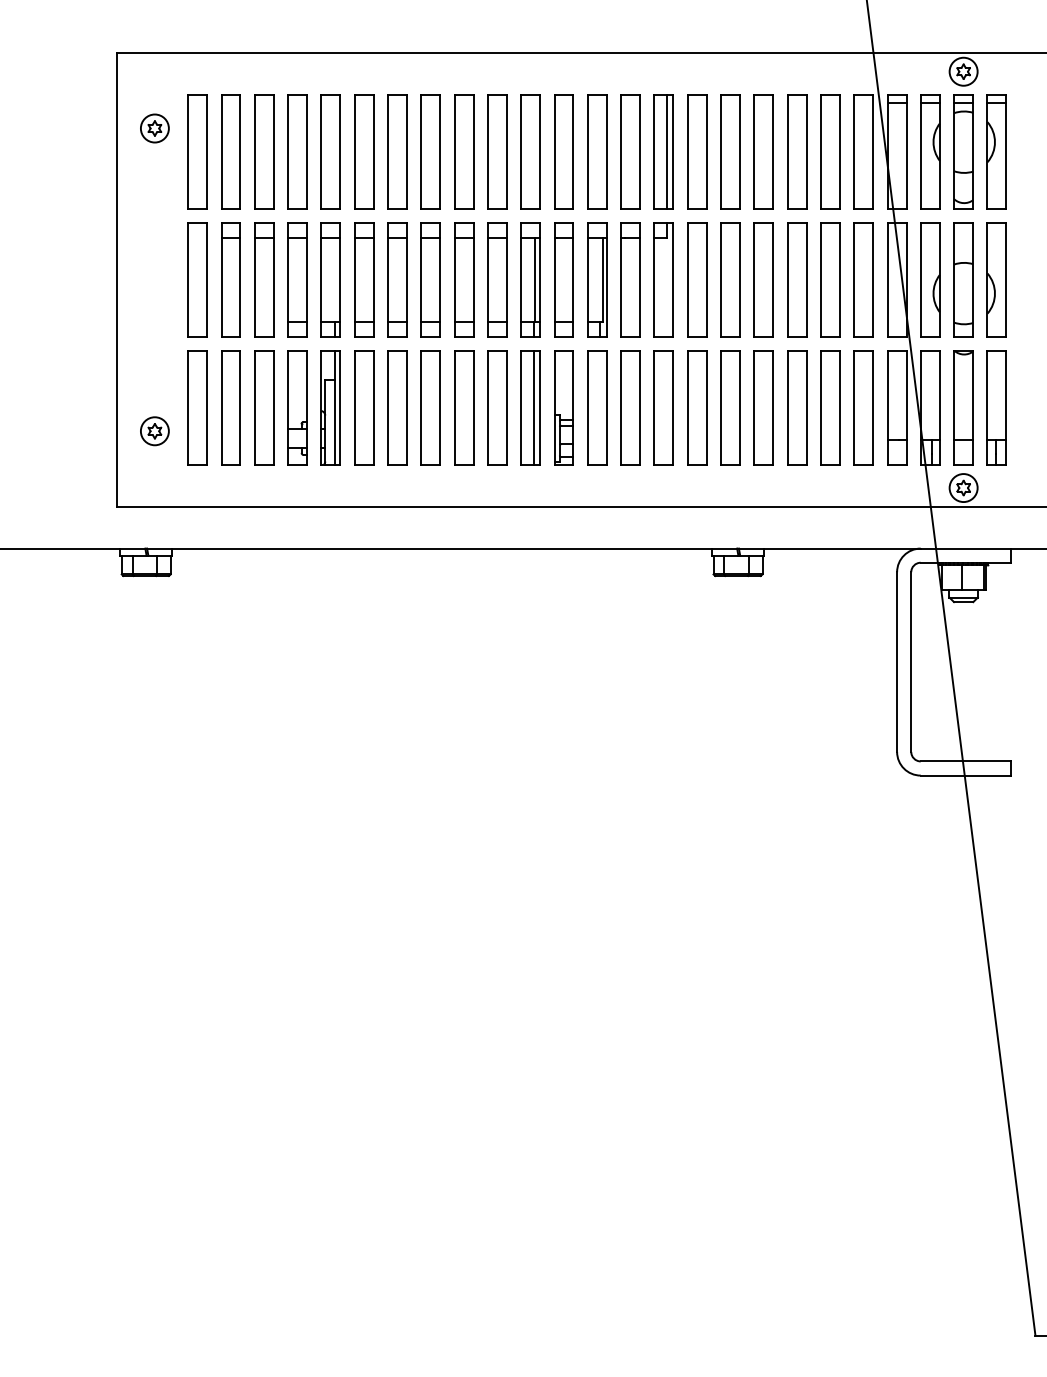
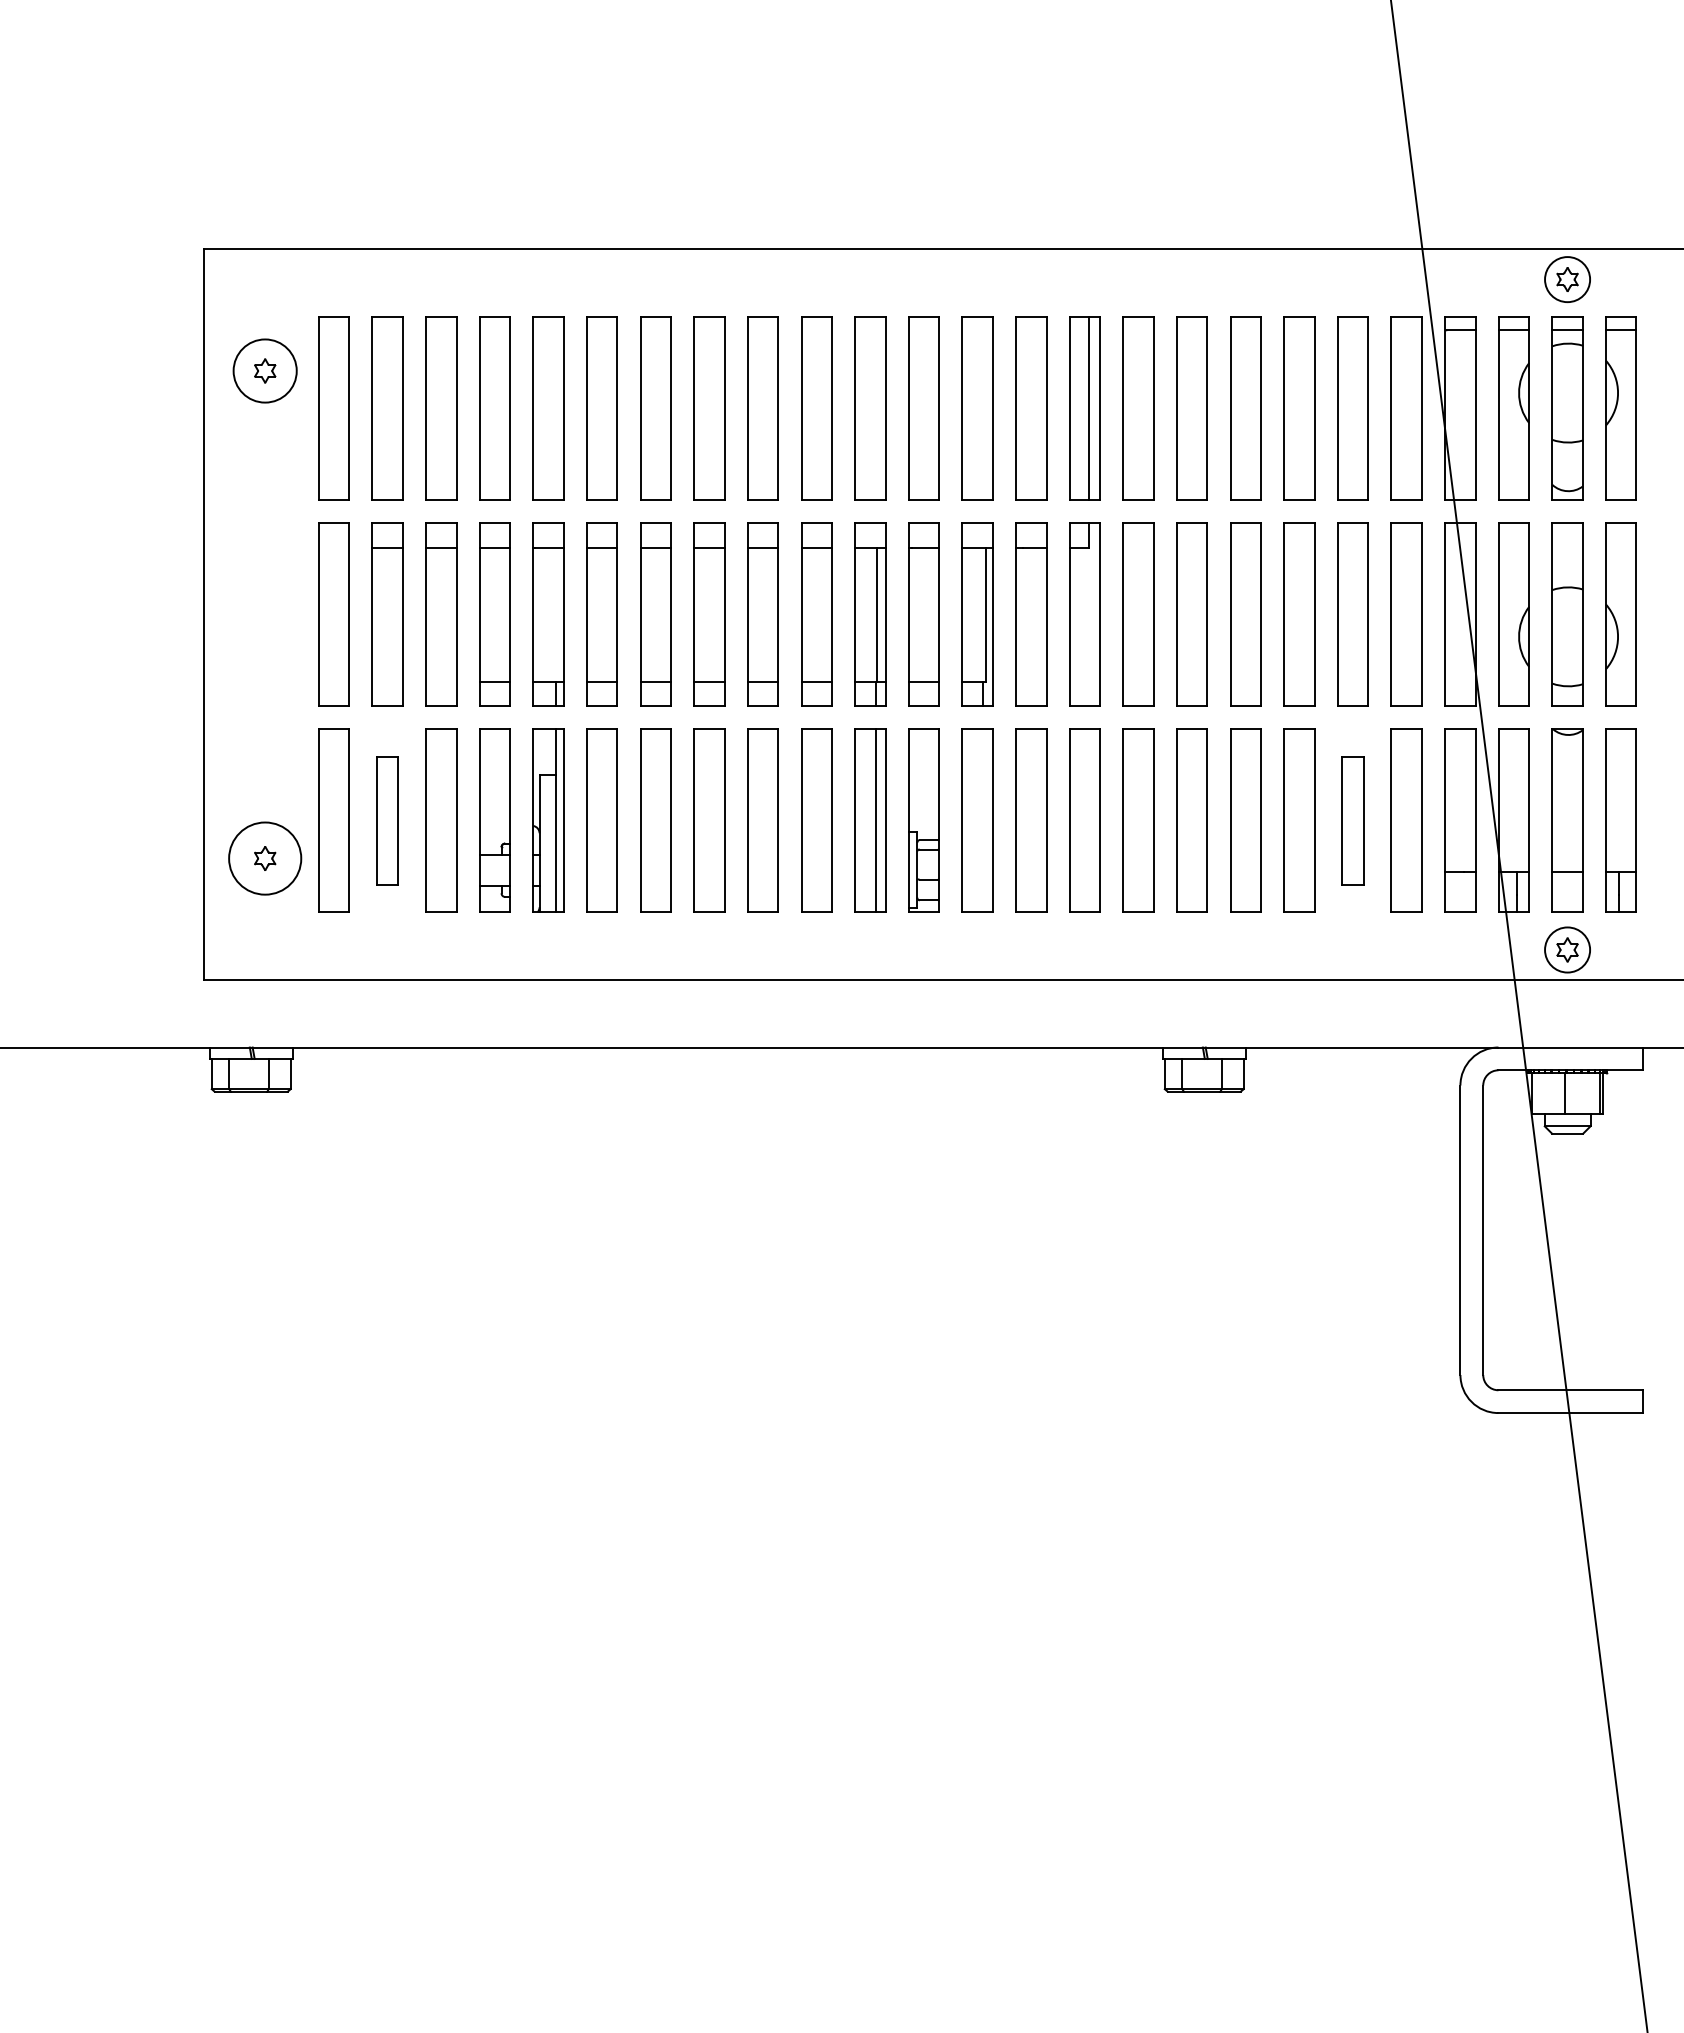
circle: (154, 128) -> (264, 370), size x1.4
part: (230, 407) -> (386, 820), size x0.7
part: (830, 407) -> (1353, 820), size x0.7
circle: (154, 431) -> (264, 858), size x1.6

